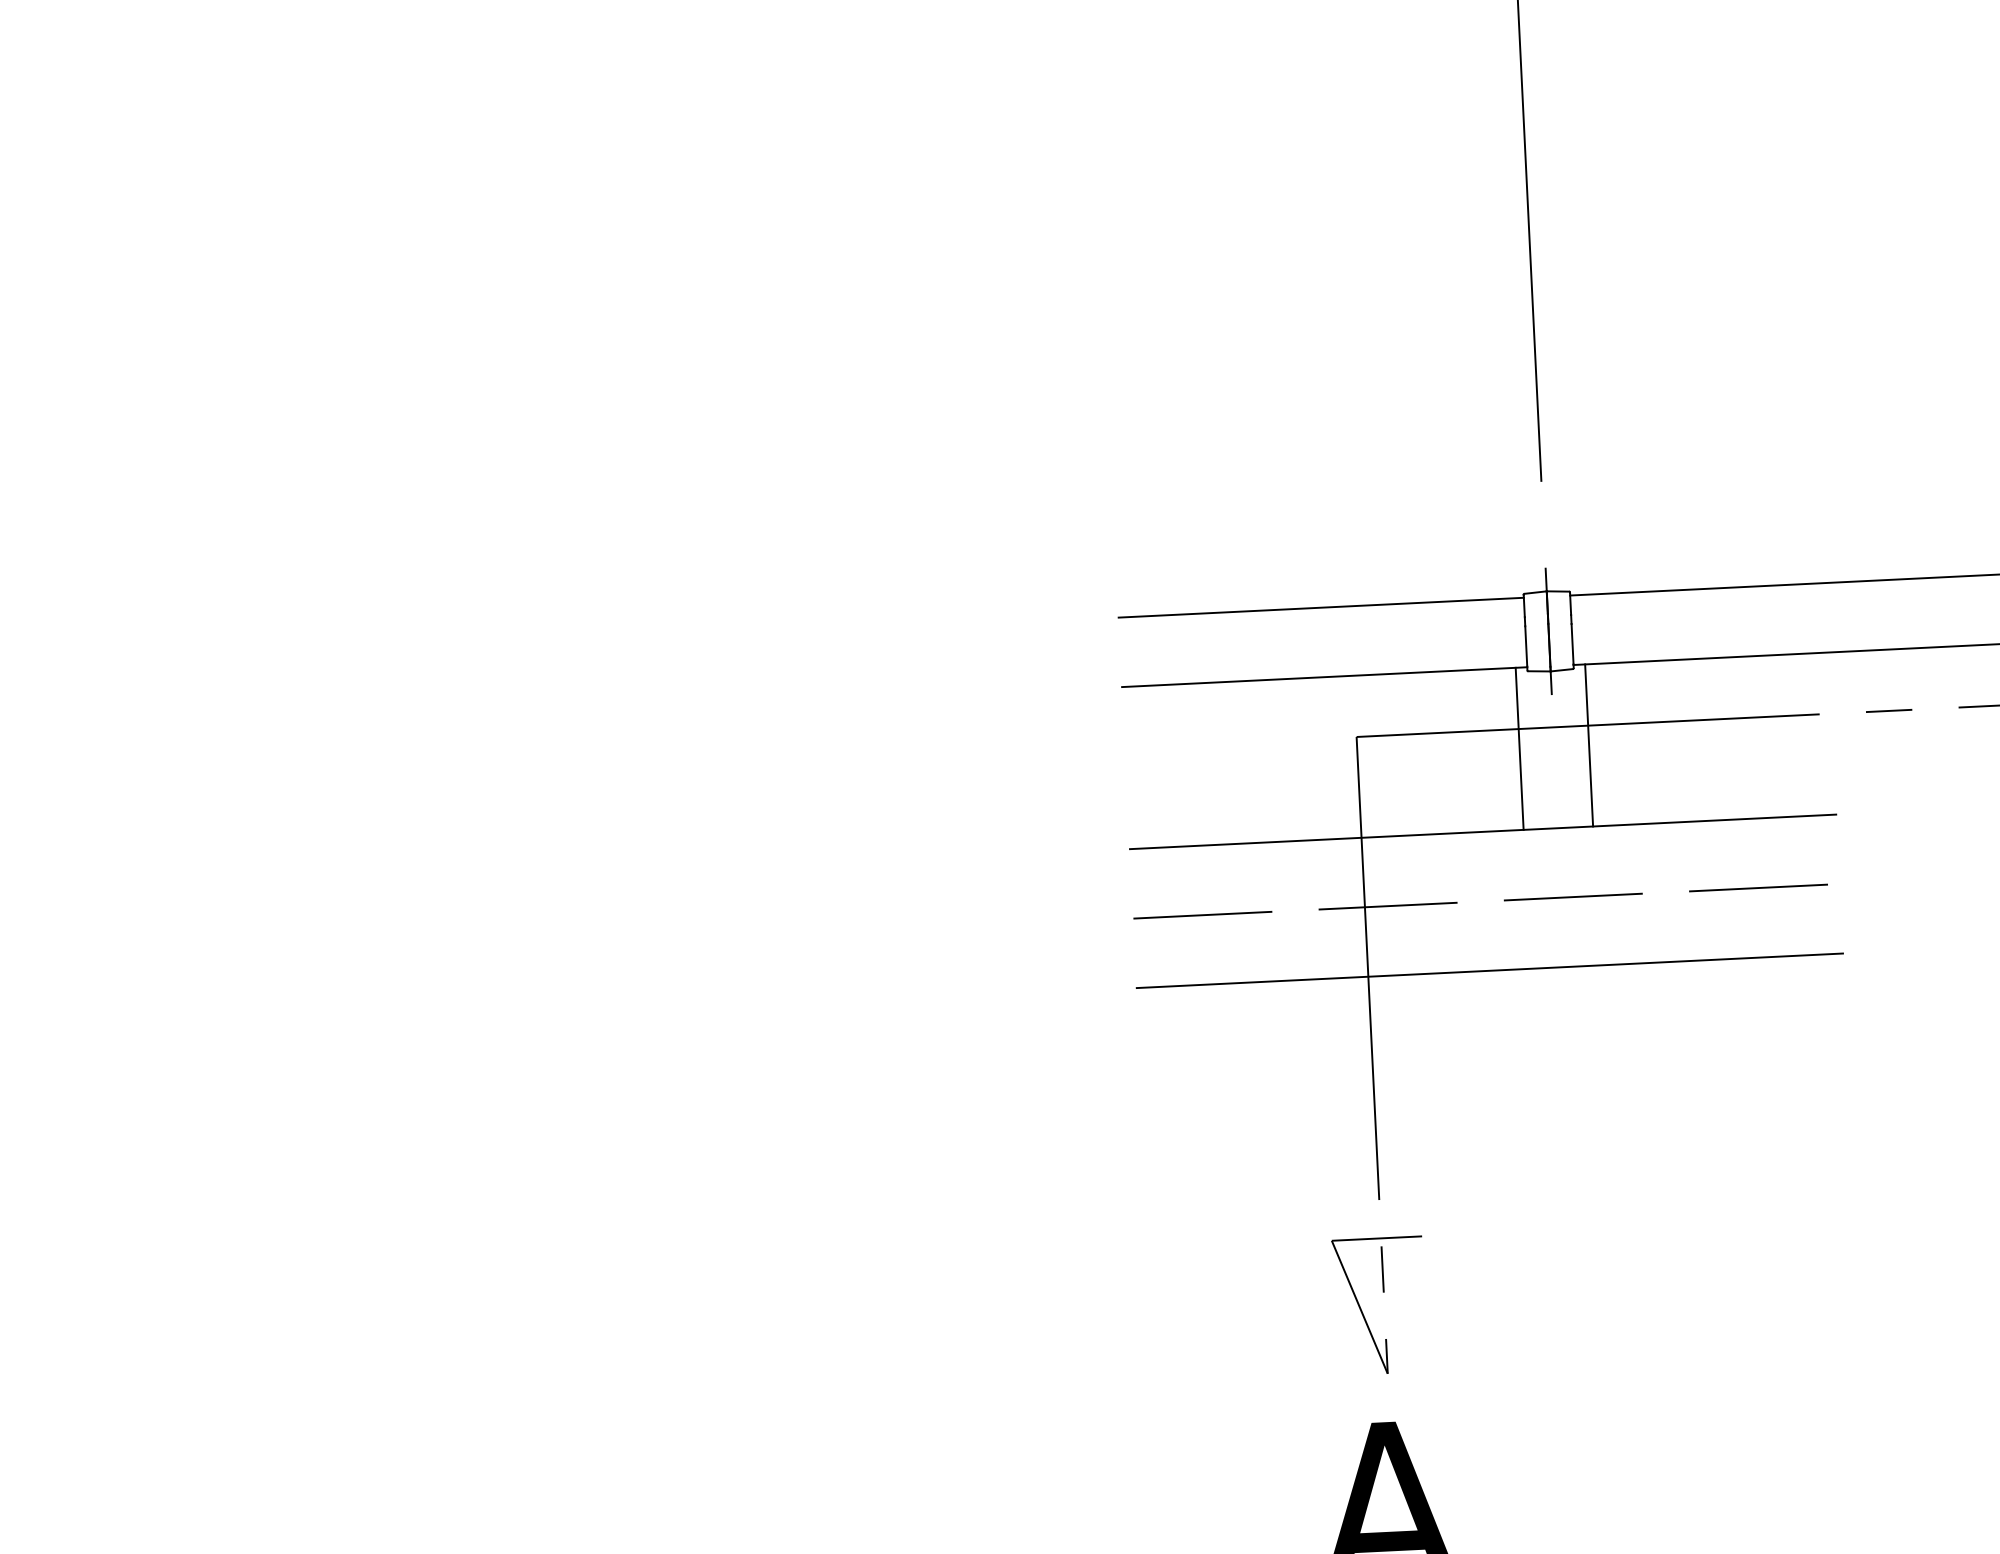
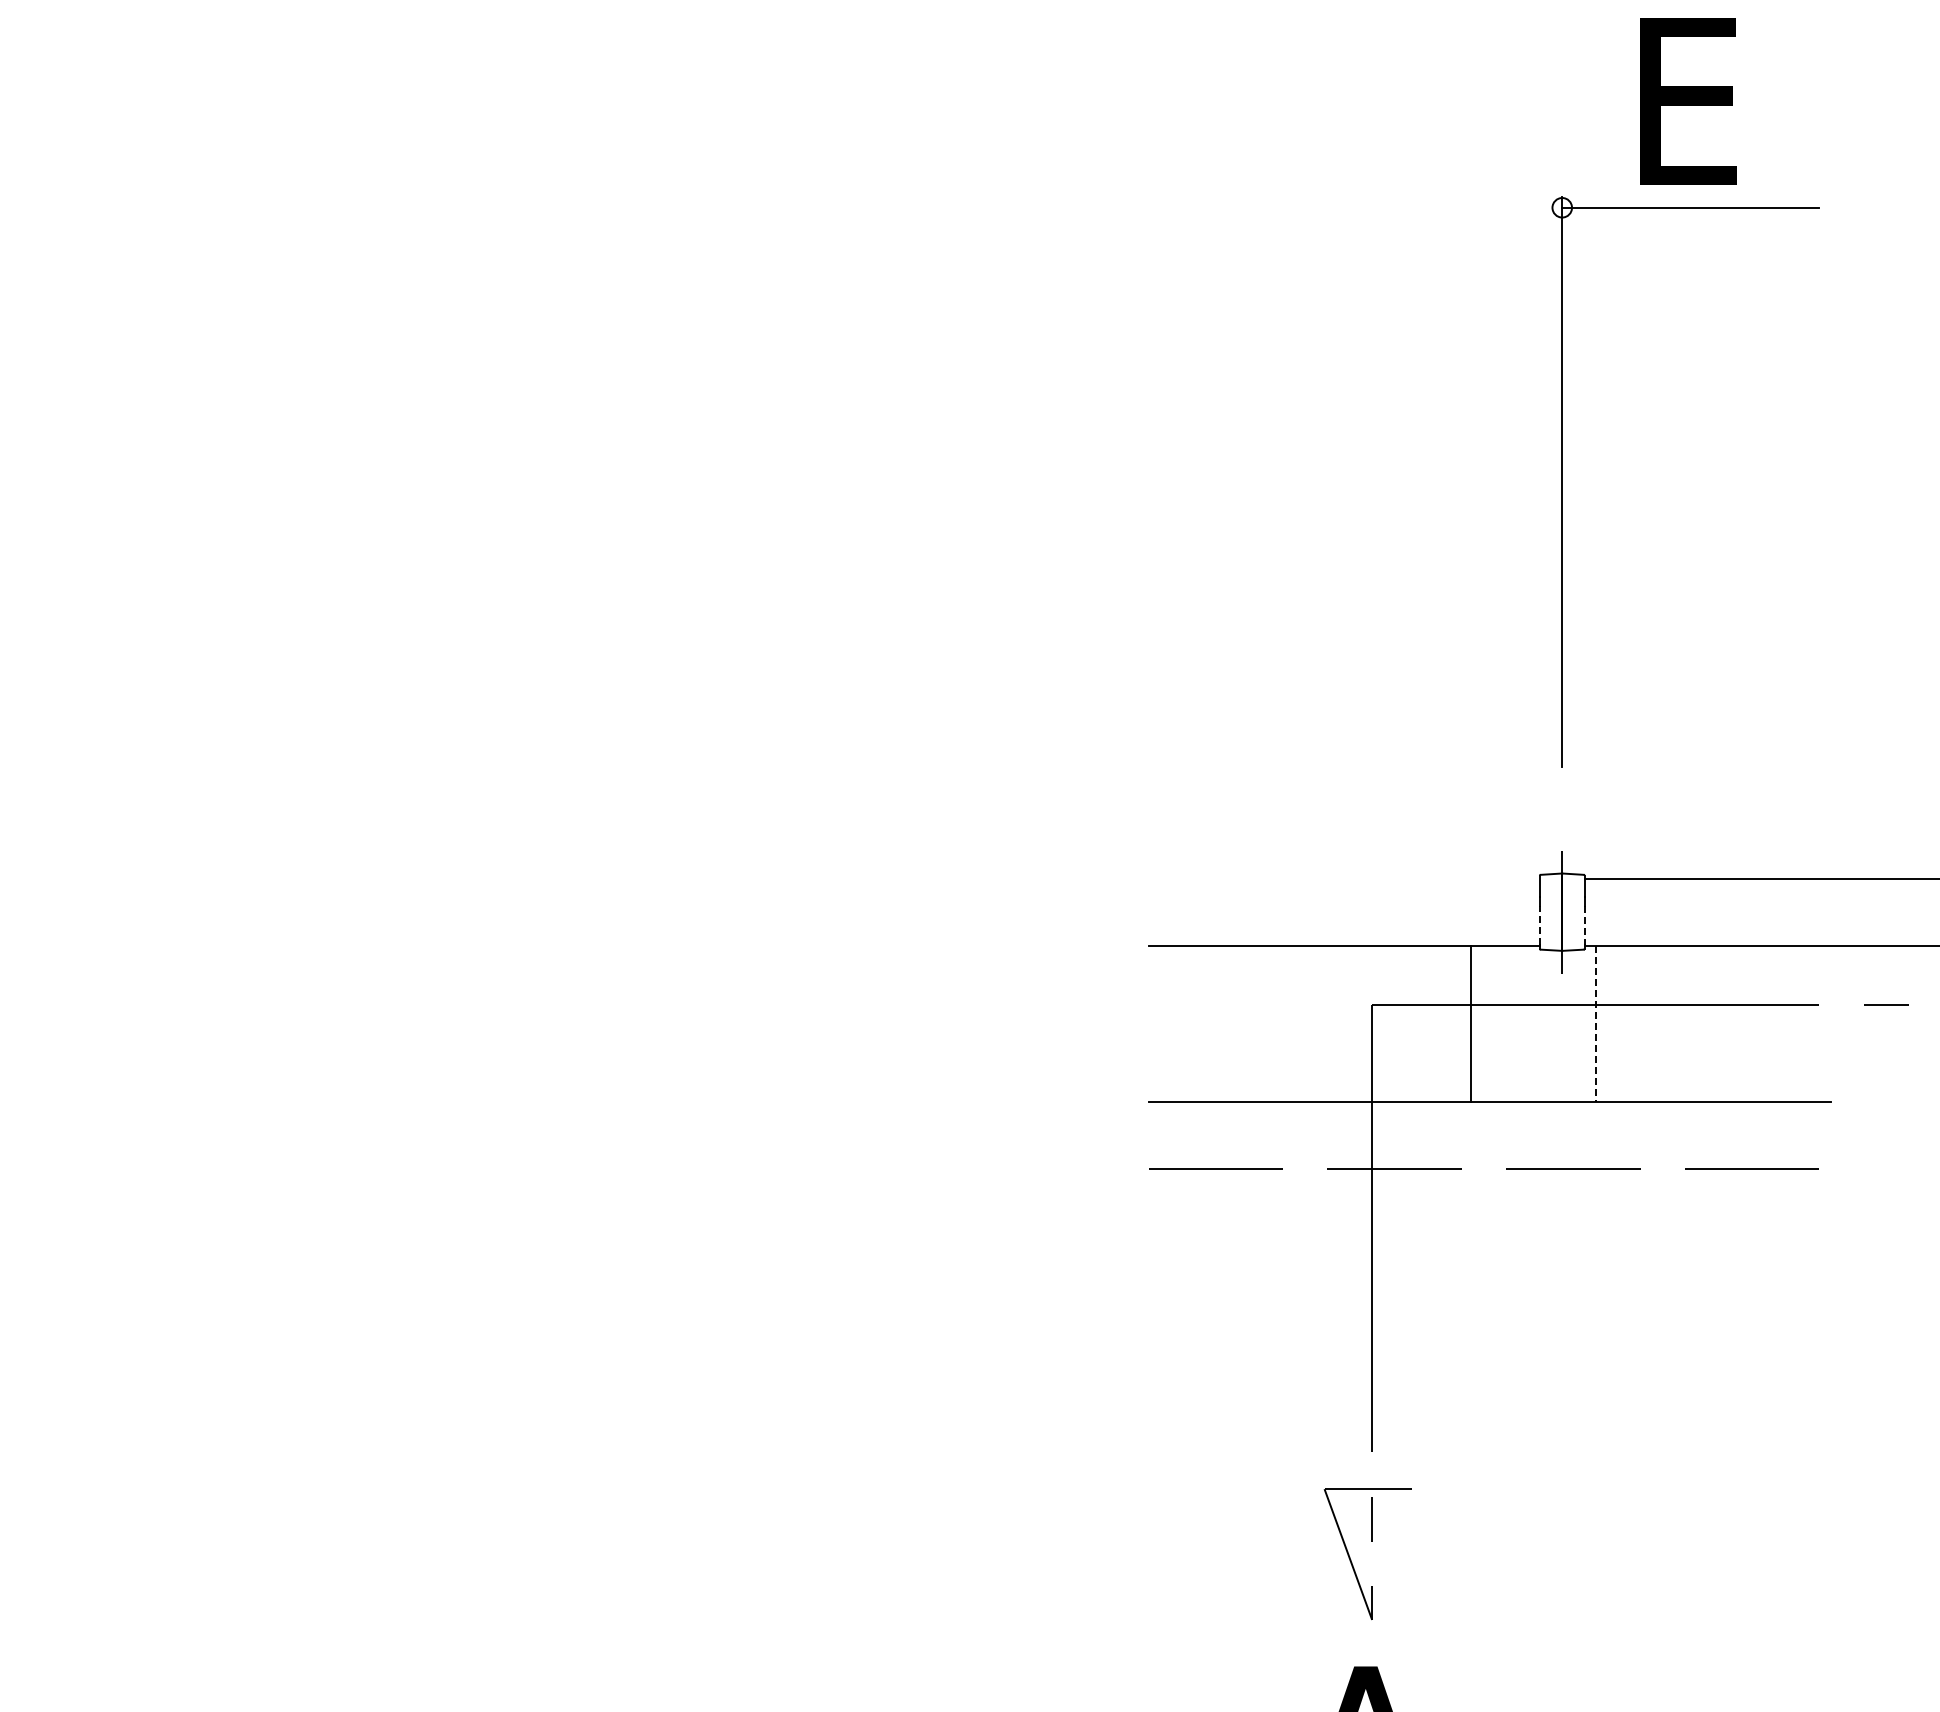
line: (1320, 607) -> (1343, 878), removed
line: (1572, 644) -> (1584, 925), solid -> dashed
line: (1525, 646) -> (1539, 925), solid -> dashed
line: (1588, 745) -> (1595, 1024), solid -> dashed
line: (1519, 748) -> (1470, 1023), moved
line: (1489, 970) -> (1489, 1236), removed

